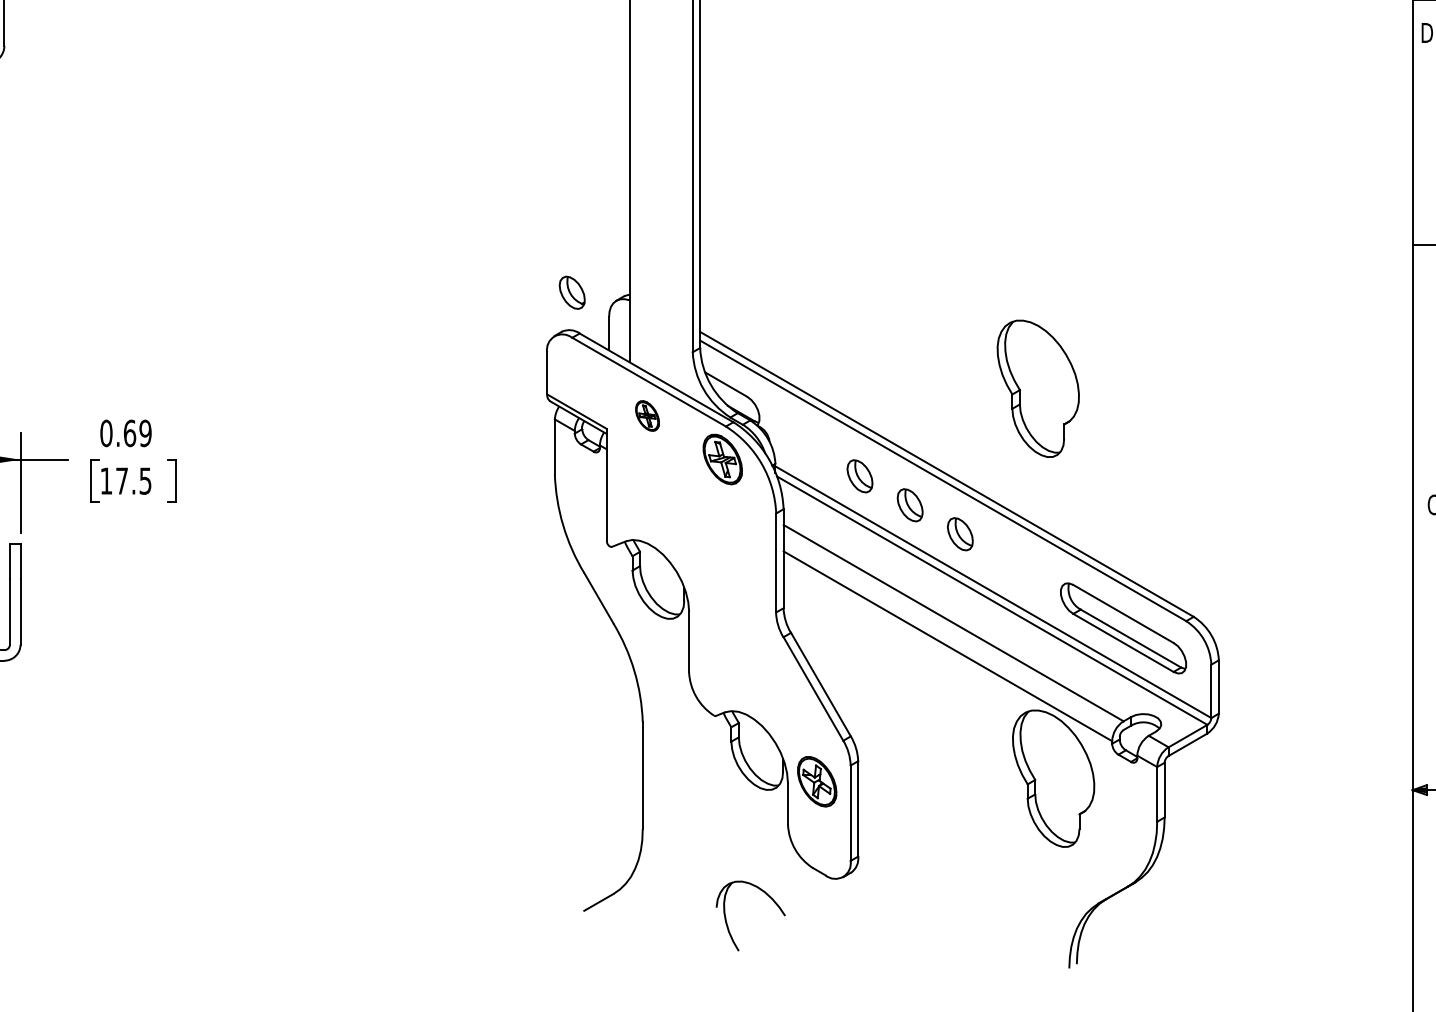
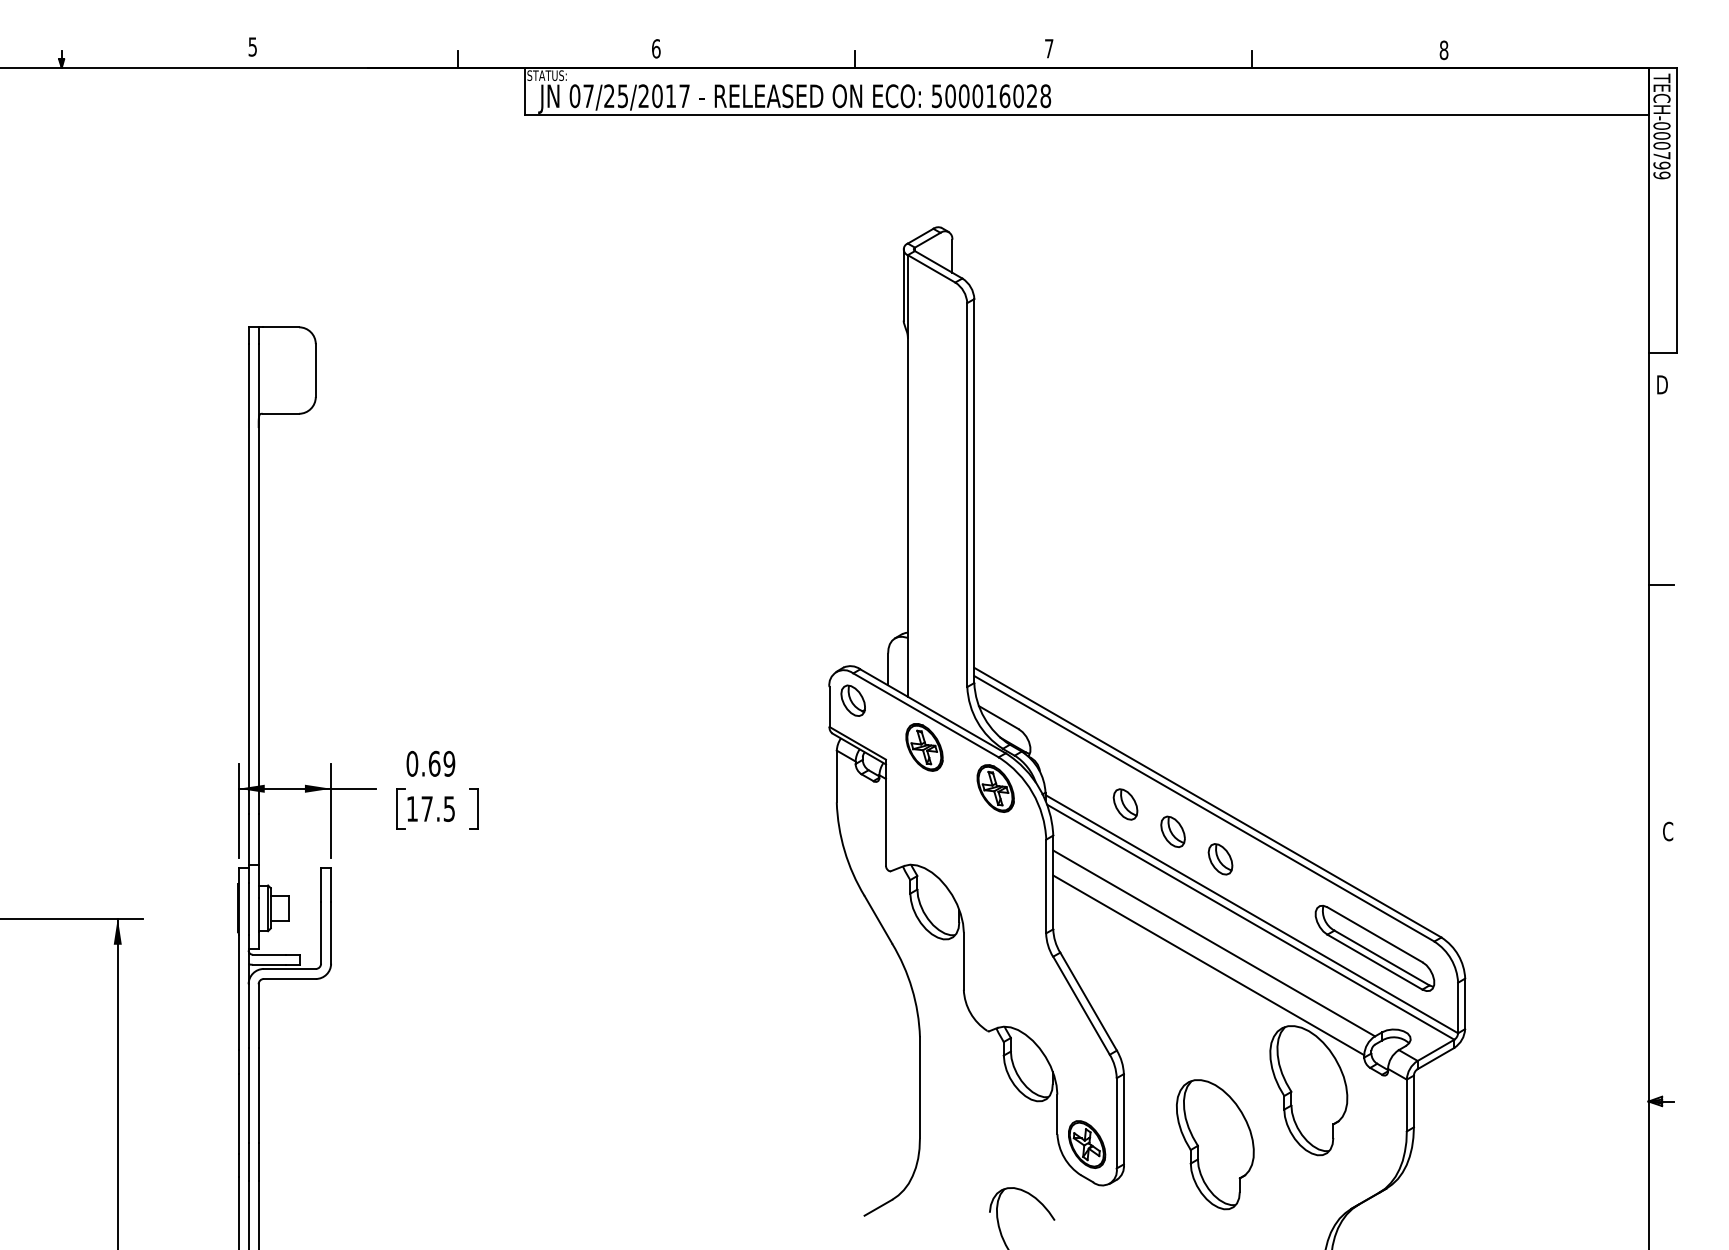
part: (571, 292) -> (852, 700), moved
part: (1038, 388) -> (1215, 1144), moved
part: (647, 416) -> (924, 747), size x1.67
part: (817, 781) -> (1087, 1144), moved

